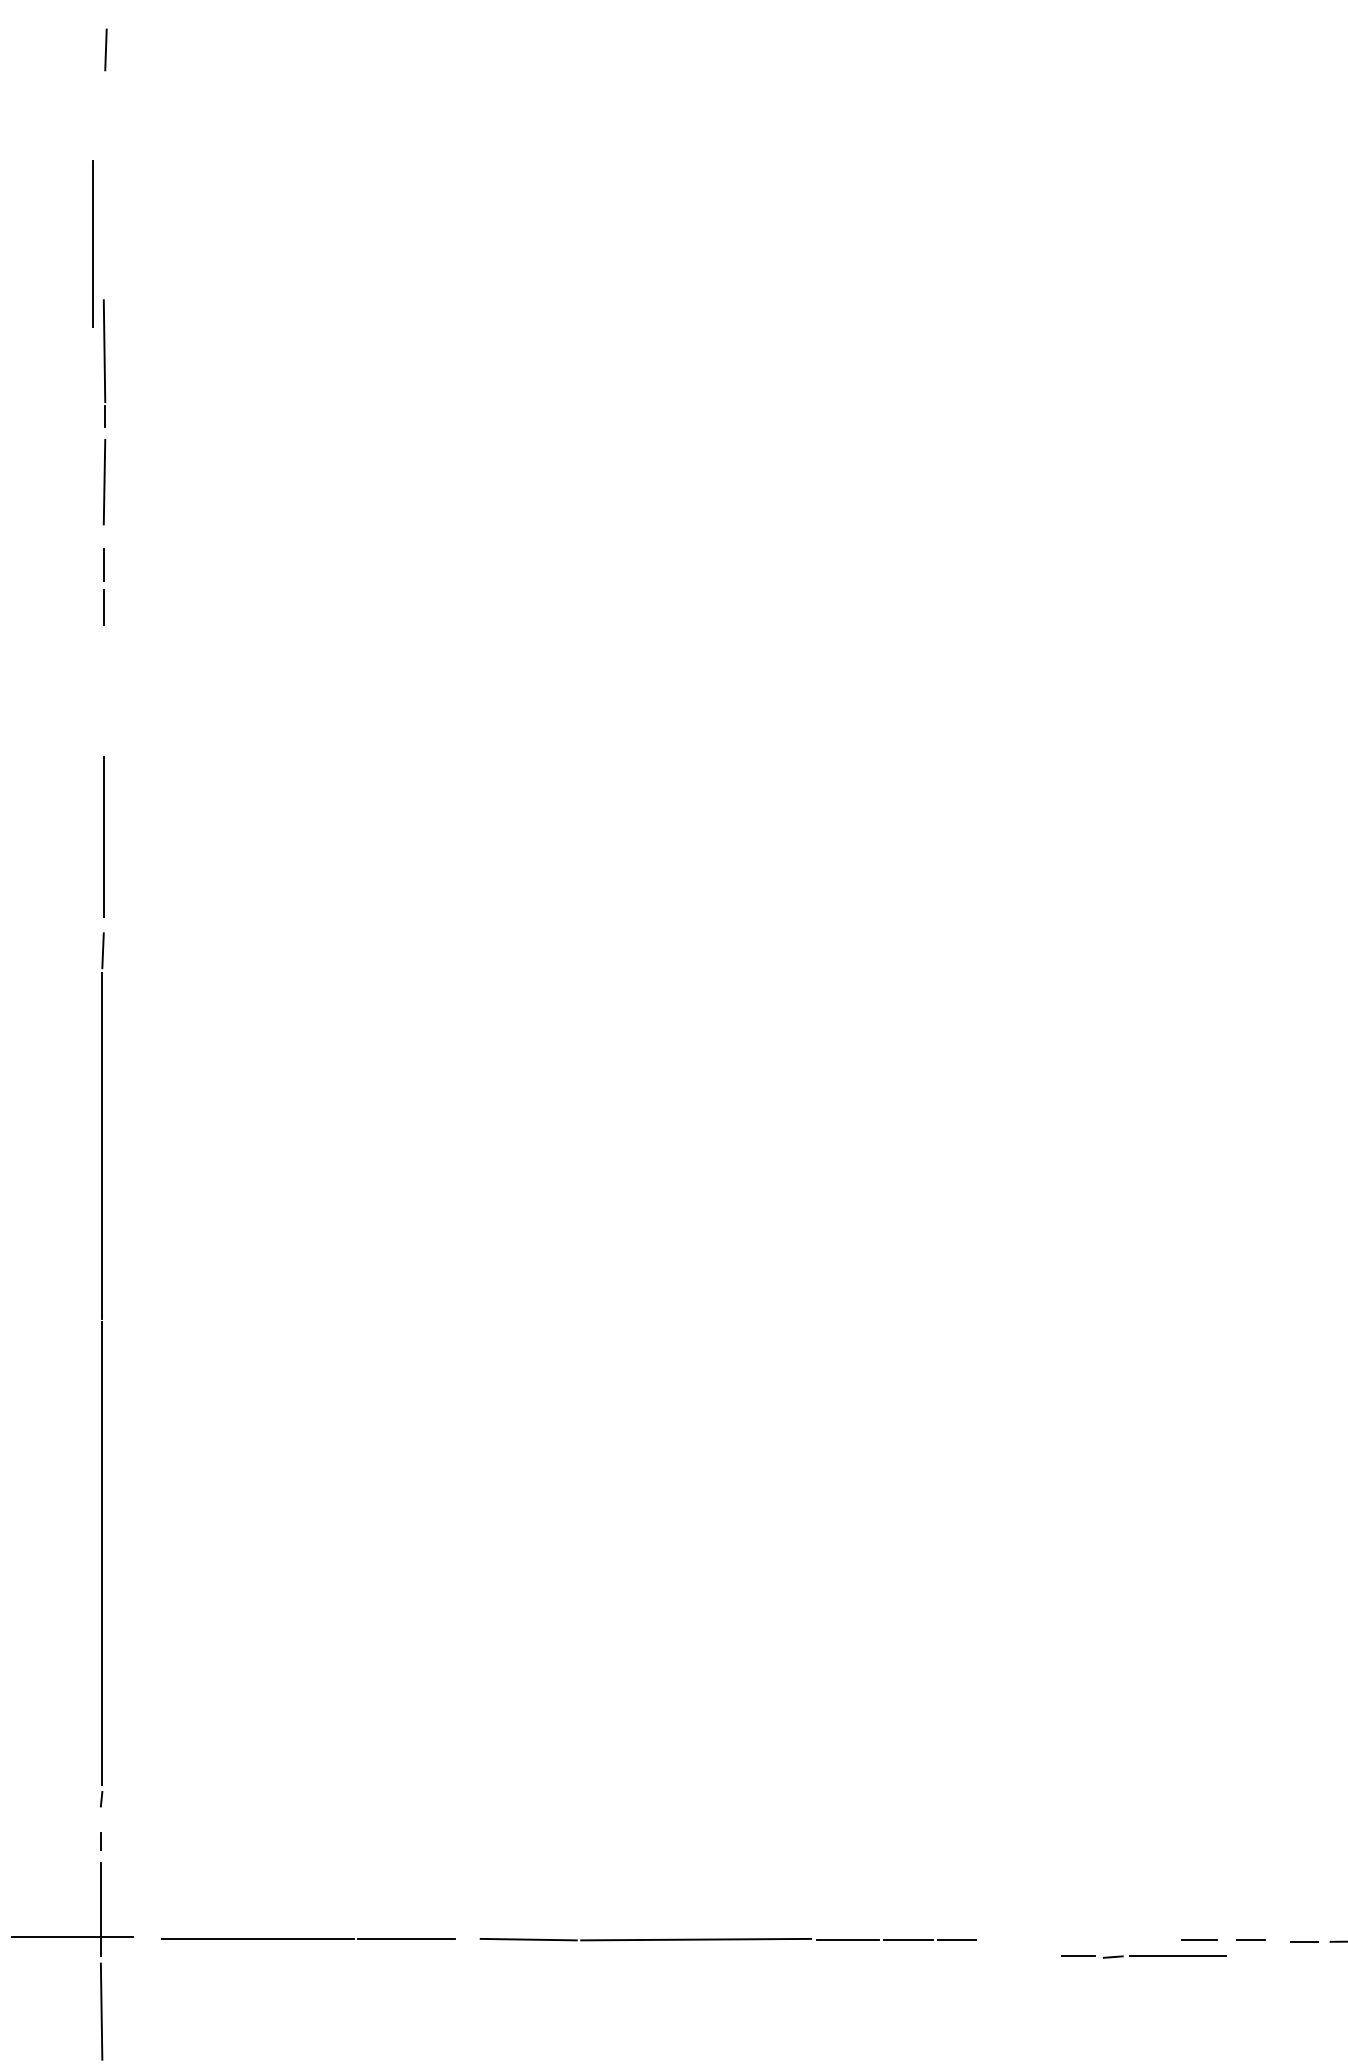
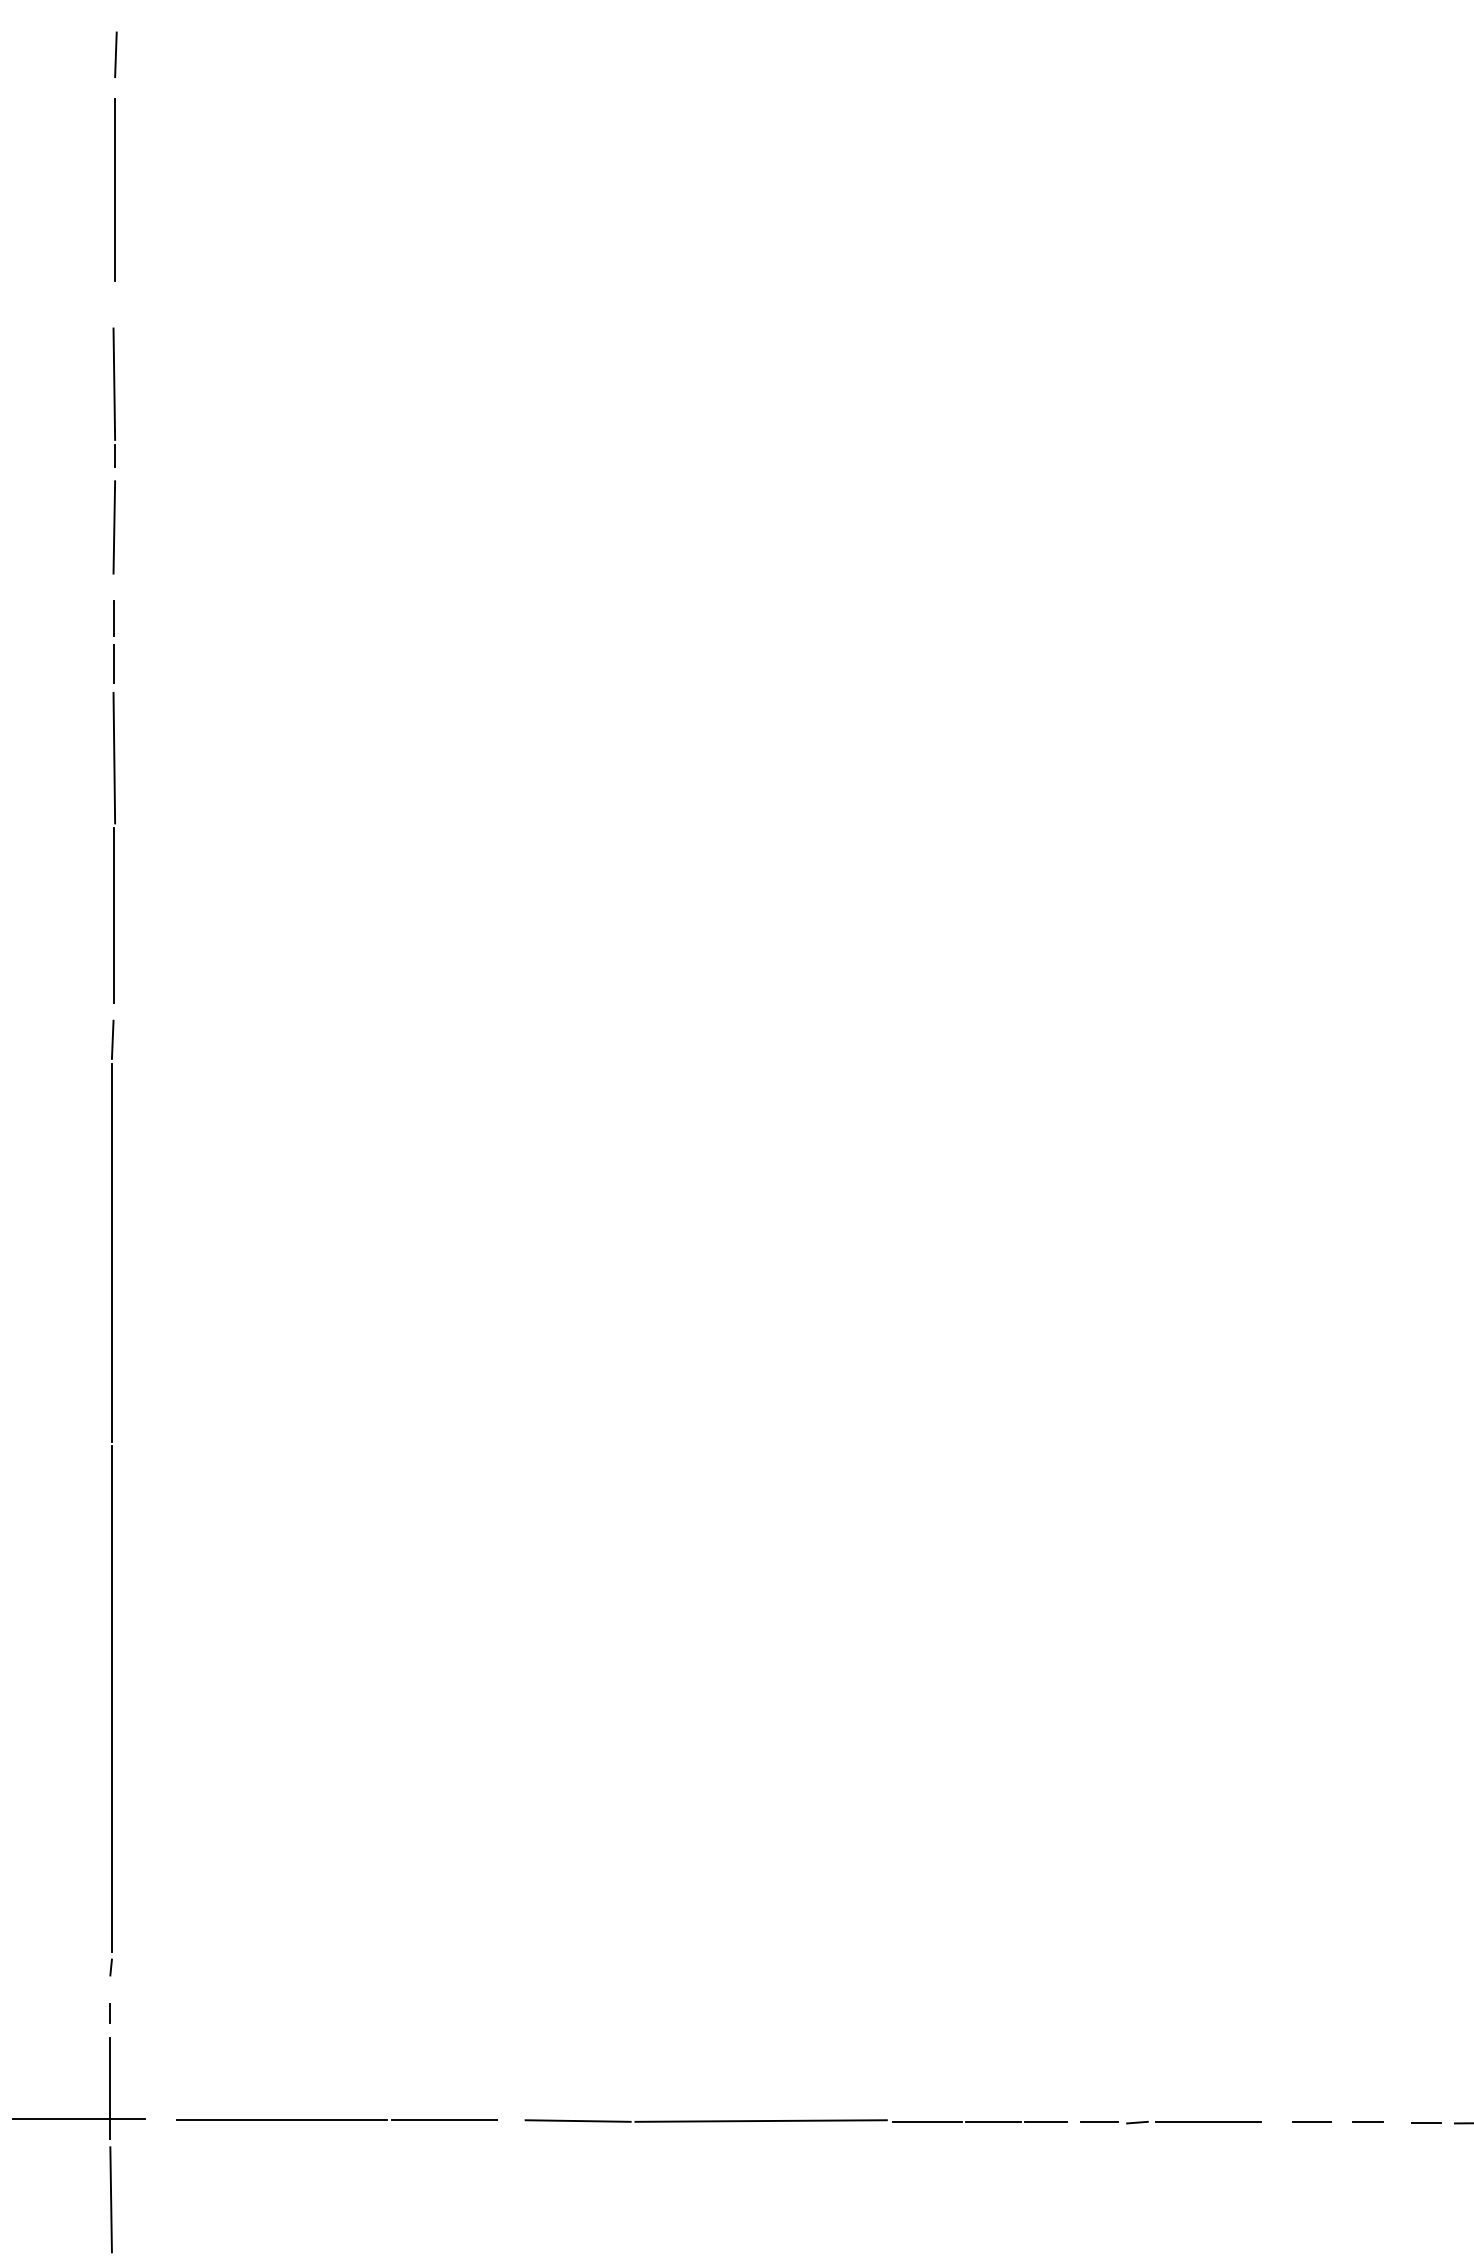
line: (92, 243) -> (114, 189), moved
line: (104, 692) -> (114, 757), added
part: (1143, 1956) -> (1170, 2121), moved

